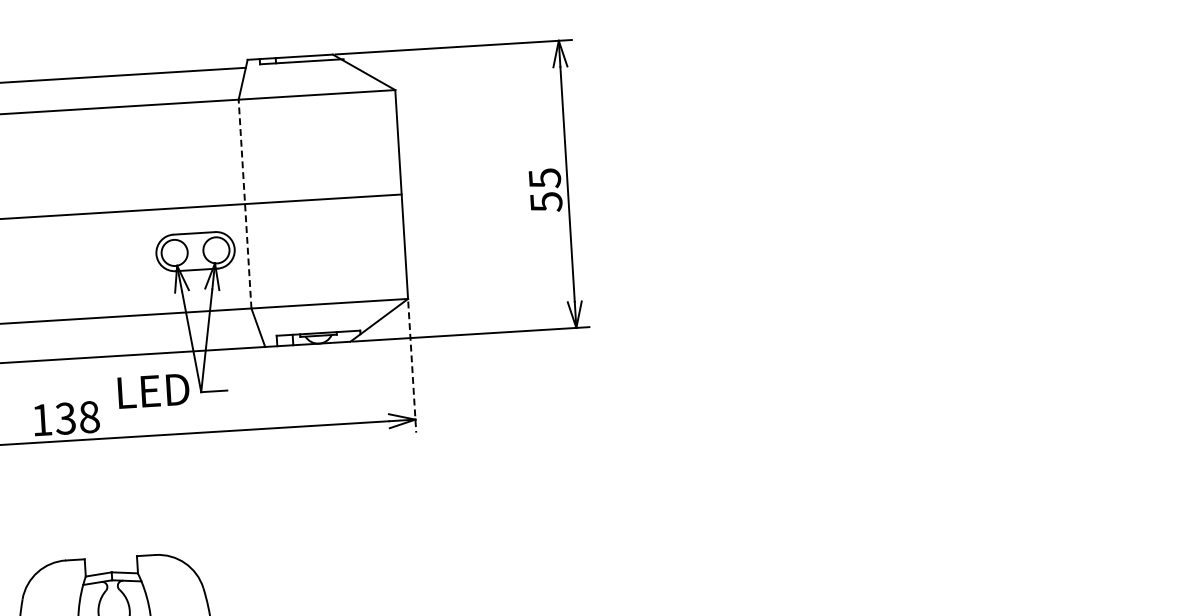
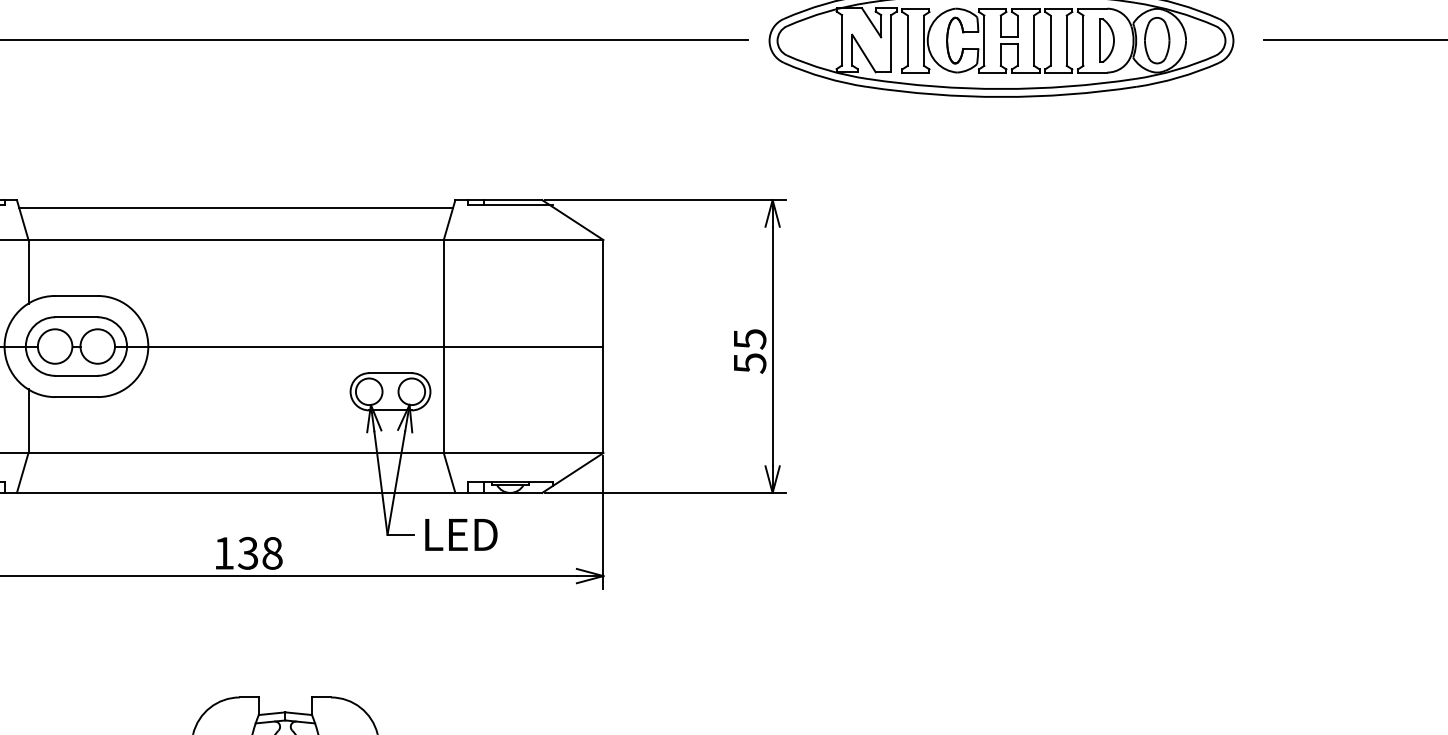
line: (244, 204) -> (443, 346), dashed -> solid
line: (412, 367) -> (603, 522), dashed -> solid
text: (153, 390) -> (461, 534), moved

